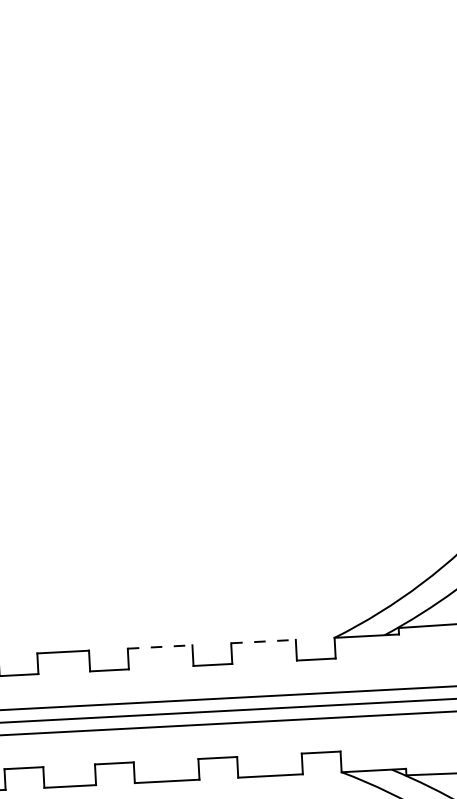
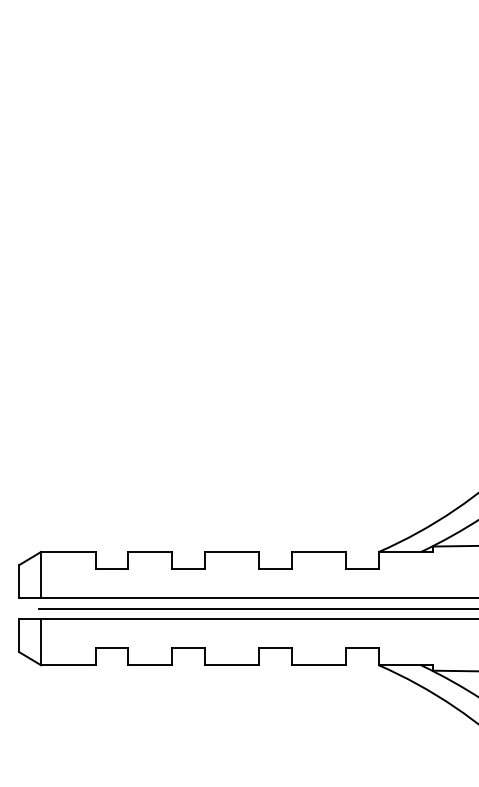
line: (264, 640) -> (319, 551), dashed -> solid
line: (160, 646) -> (232, 551), dashed -> solid

